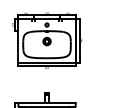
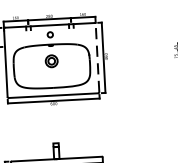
line: (75, 40) -> (97, 57), solid -> dashed

